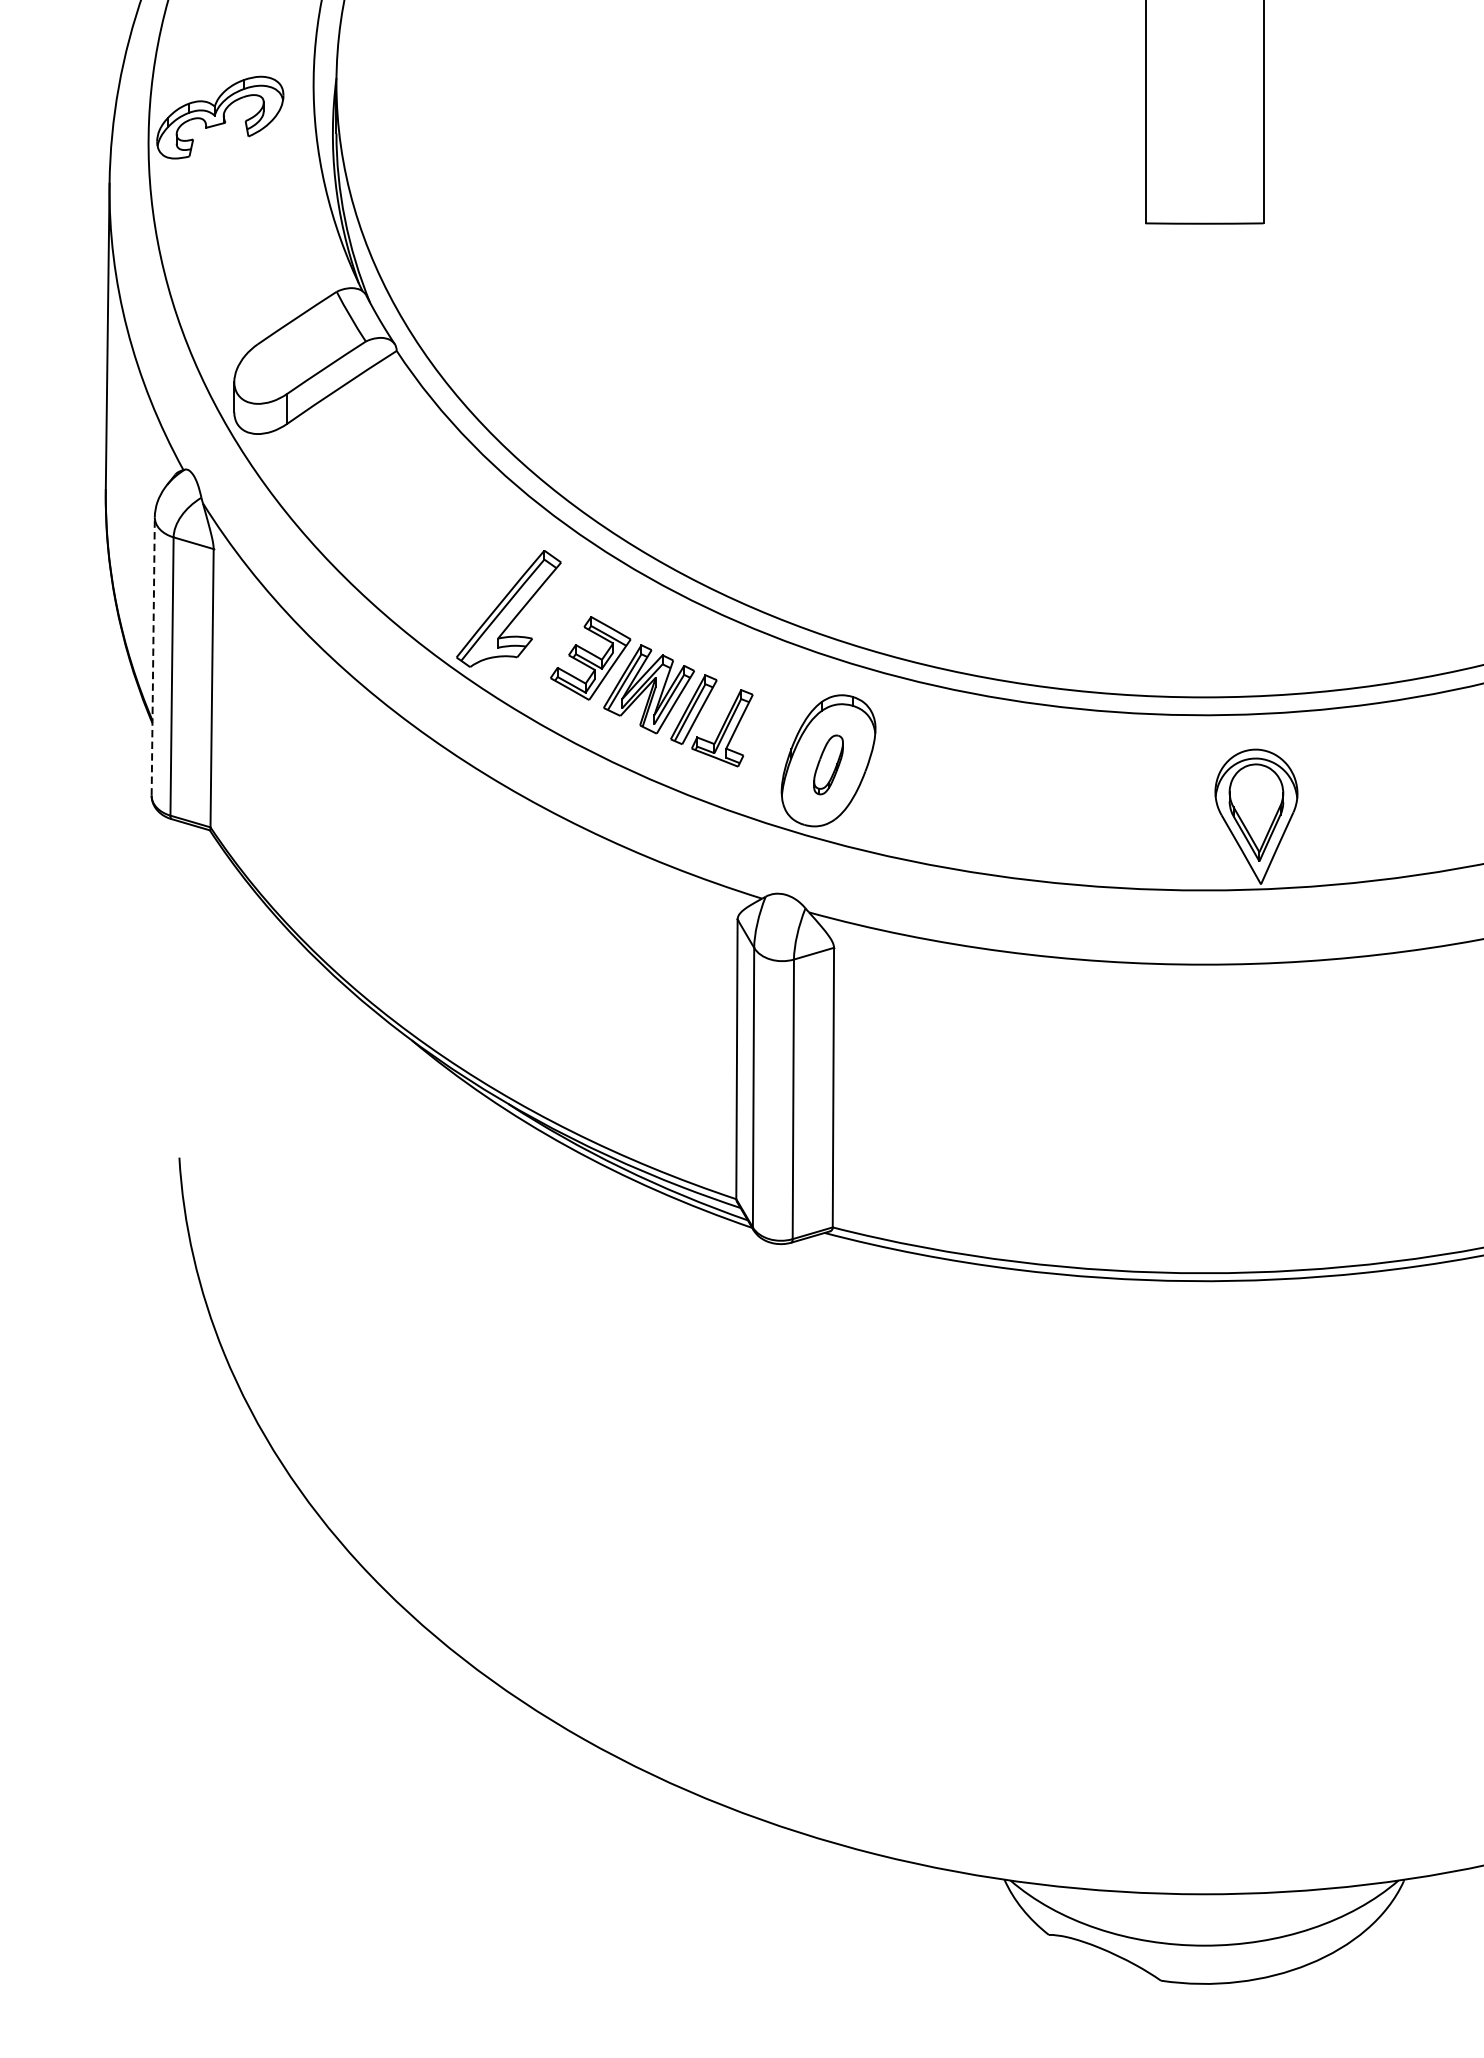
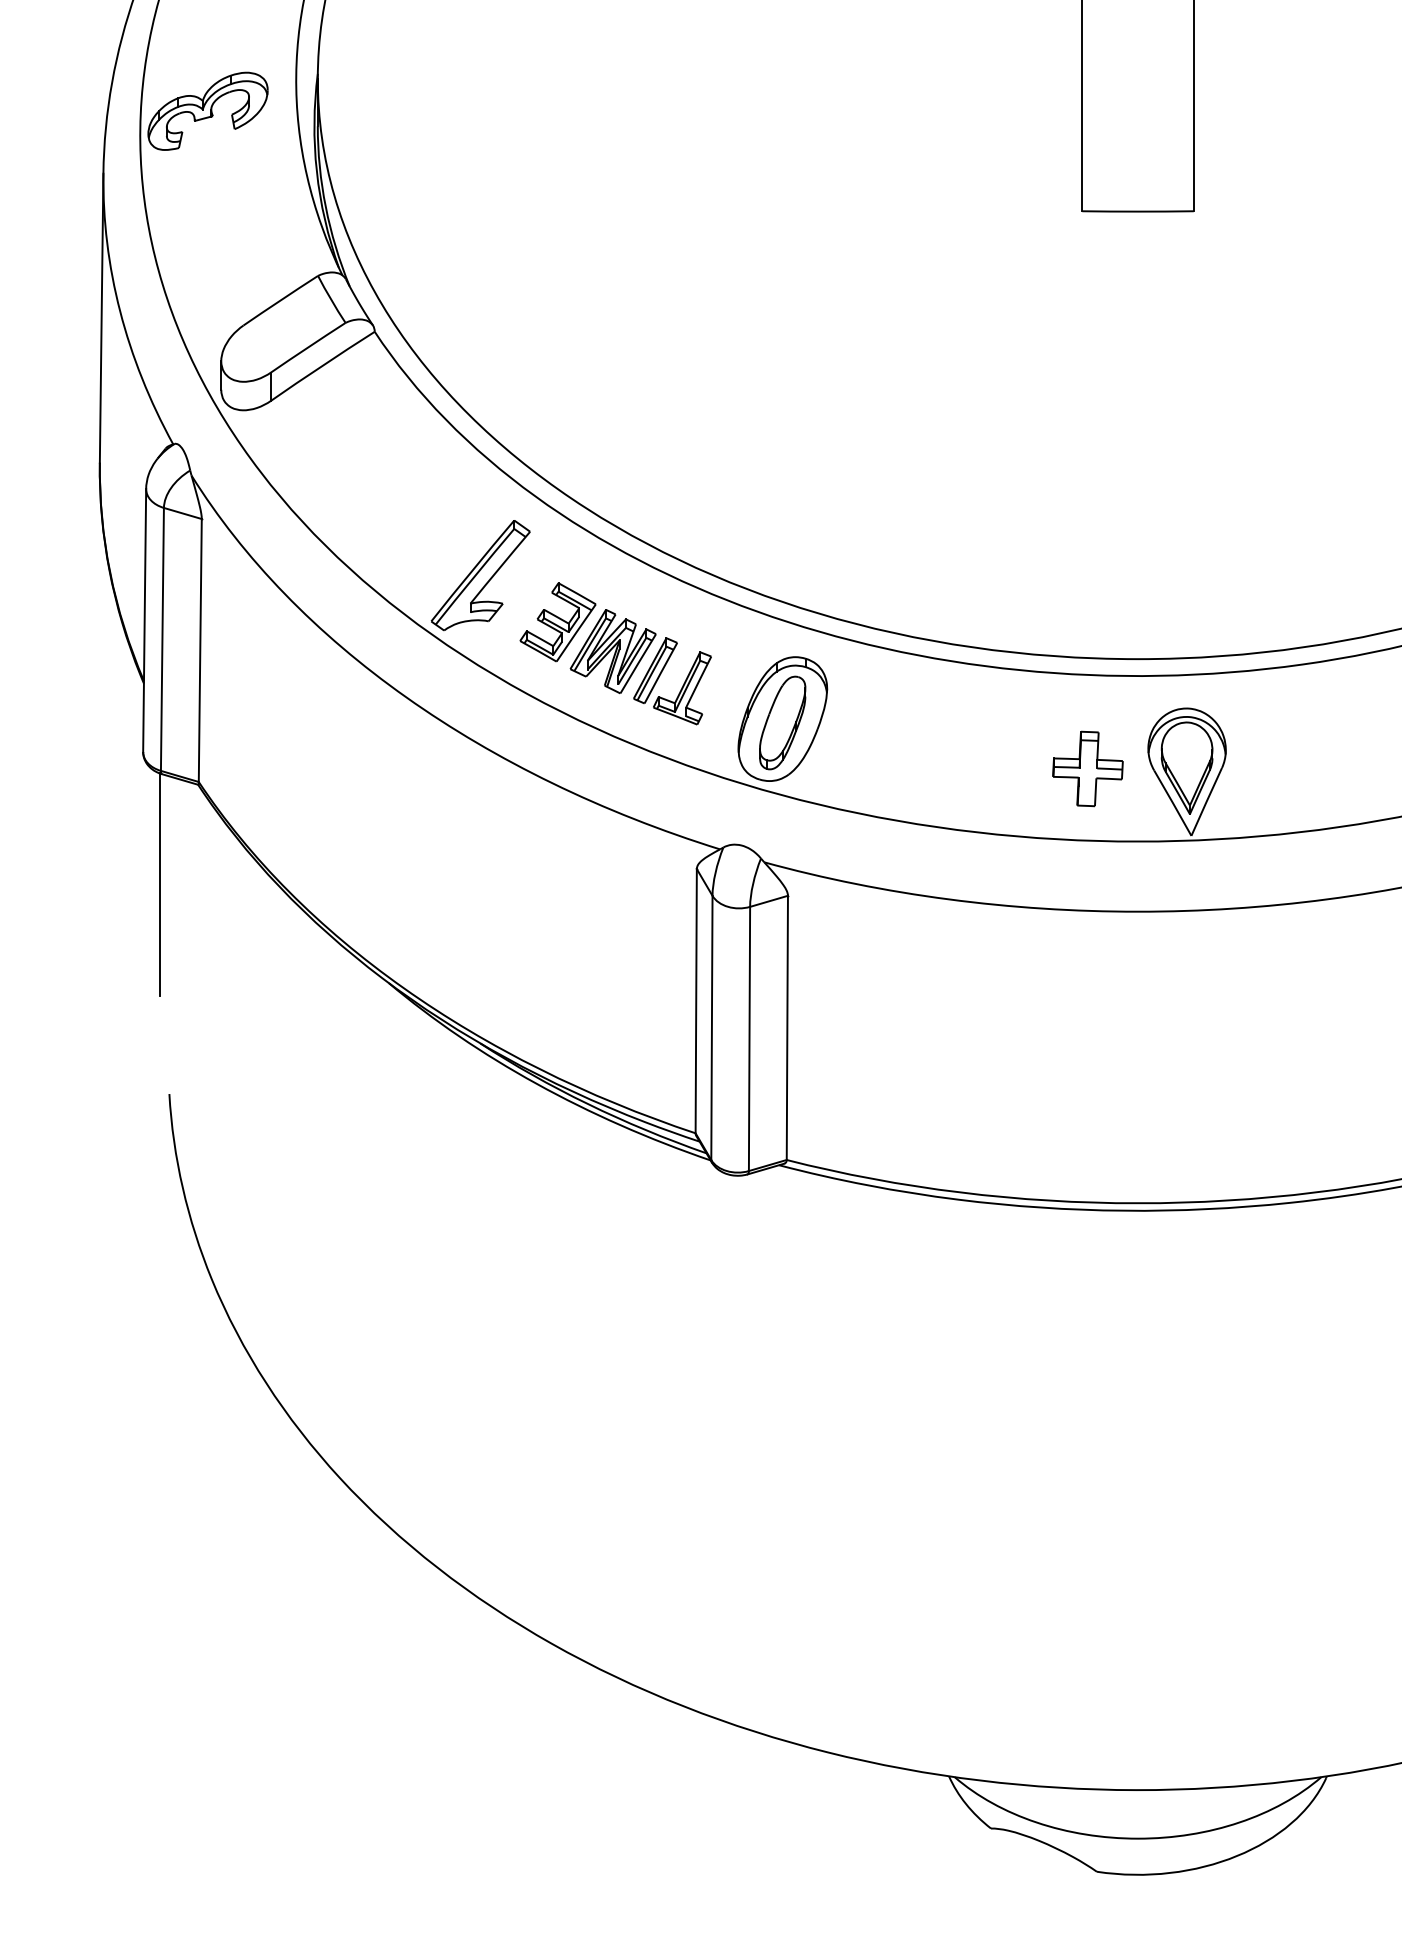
line: (153, 655) -> (144, 619), dashed -> solid
part: (828, 764) -> (782, 722), size x1.67
part: (1151, 813) -> (1087, 768), added
line: (168, 935) -> (159, 884), added

